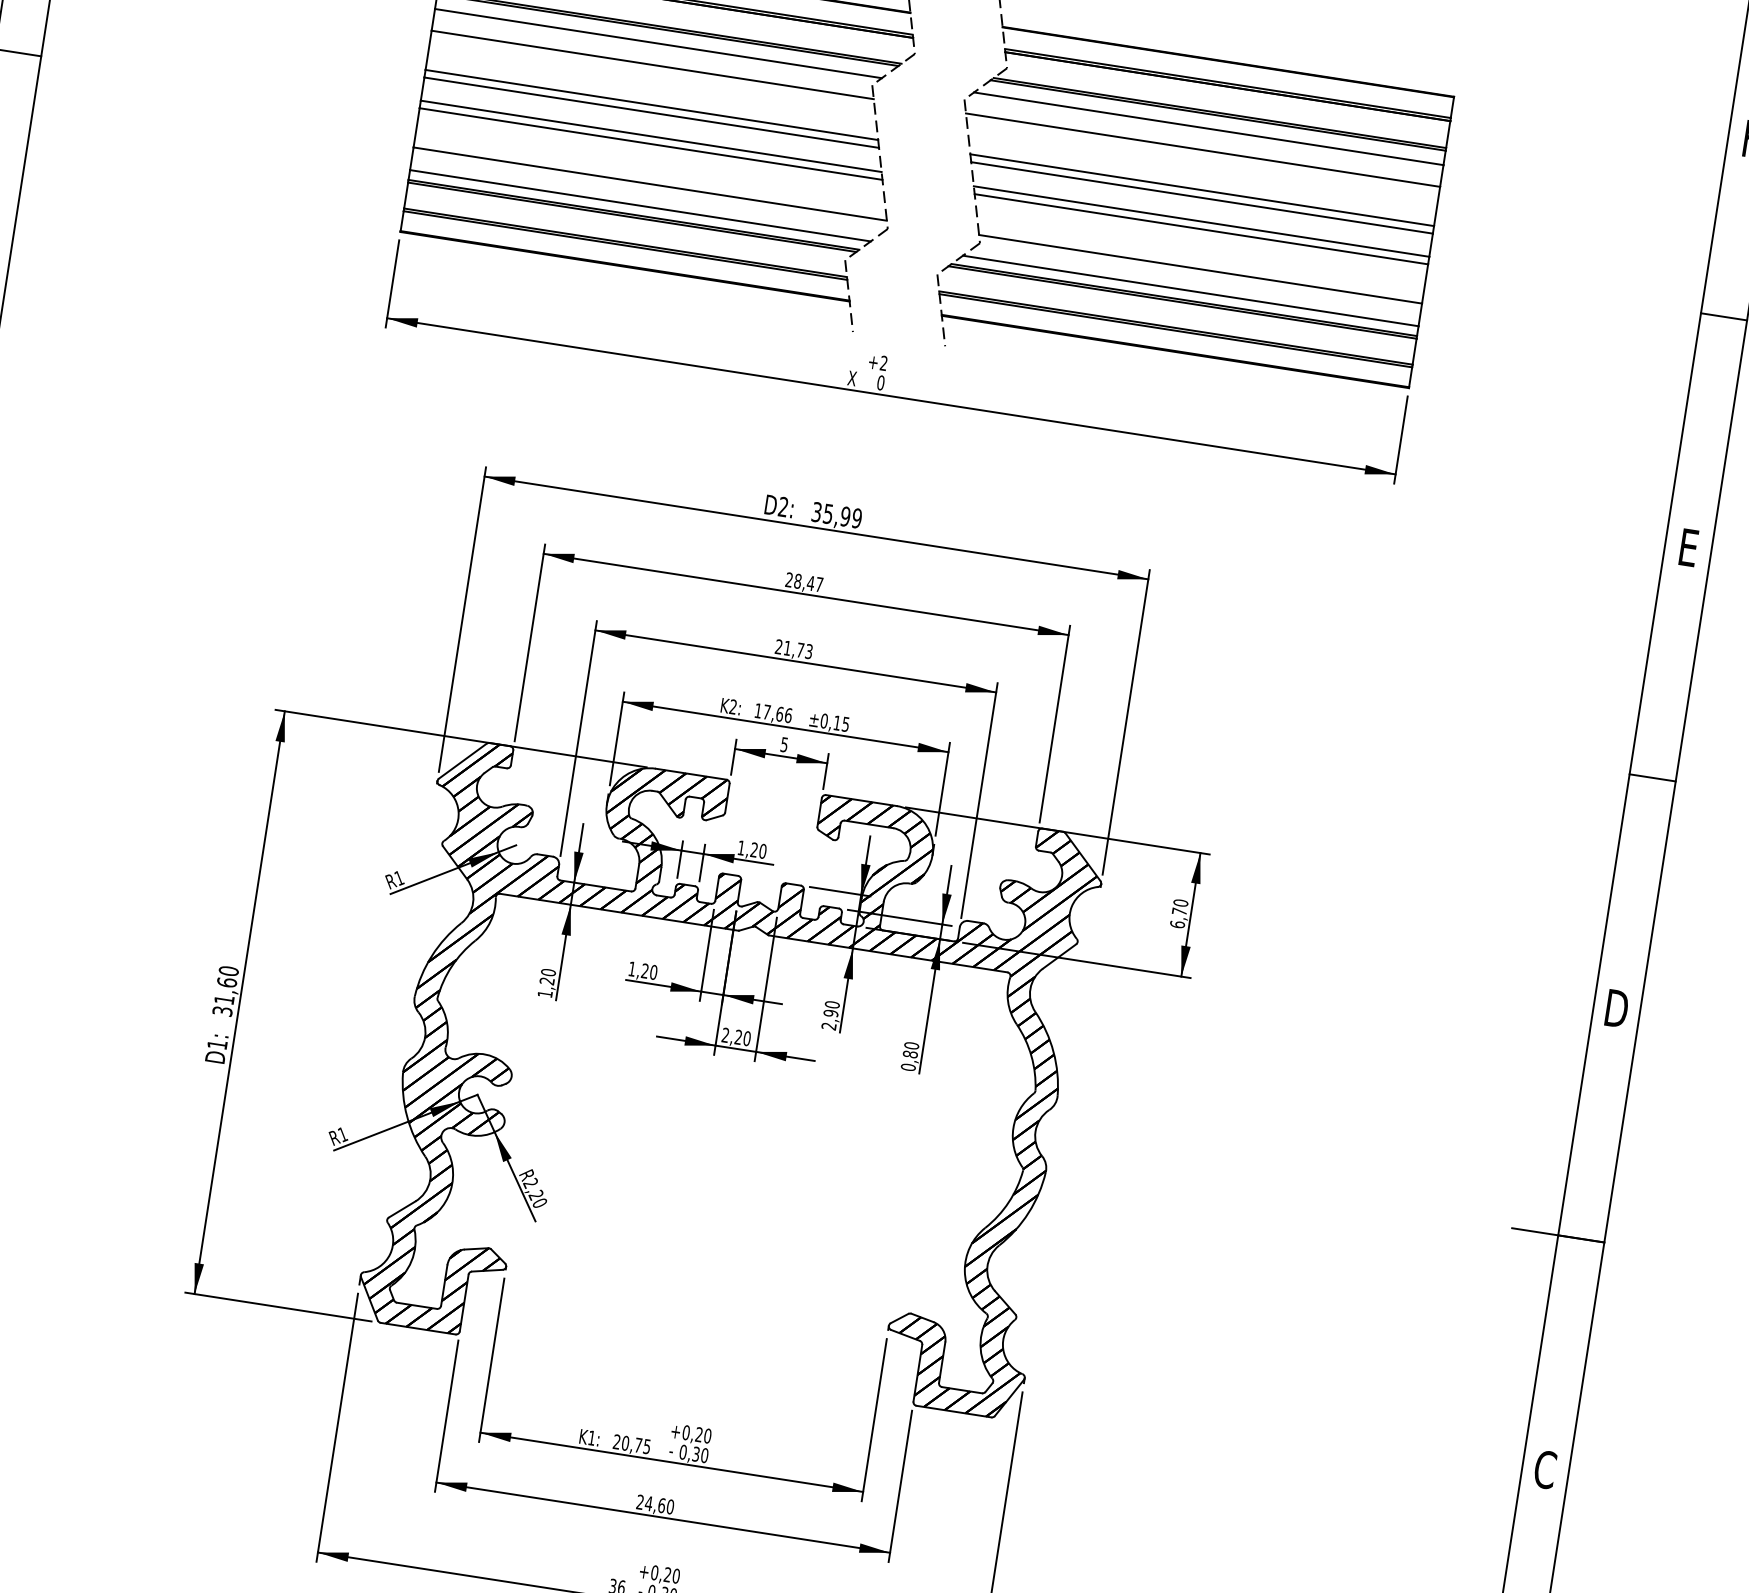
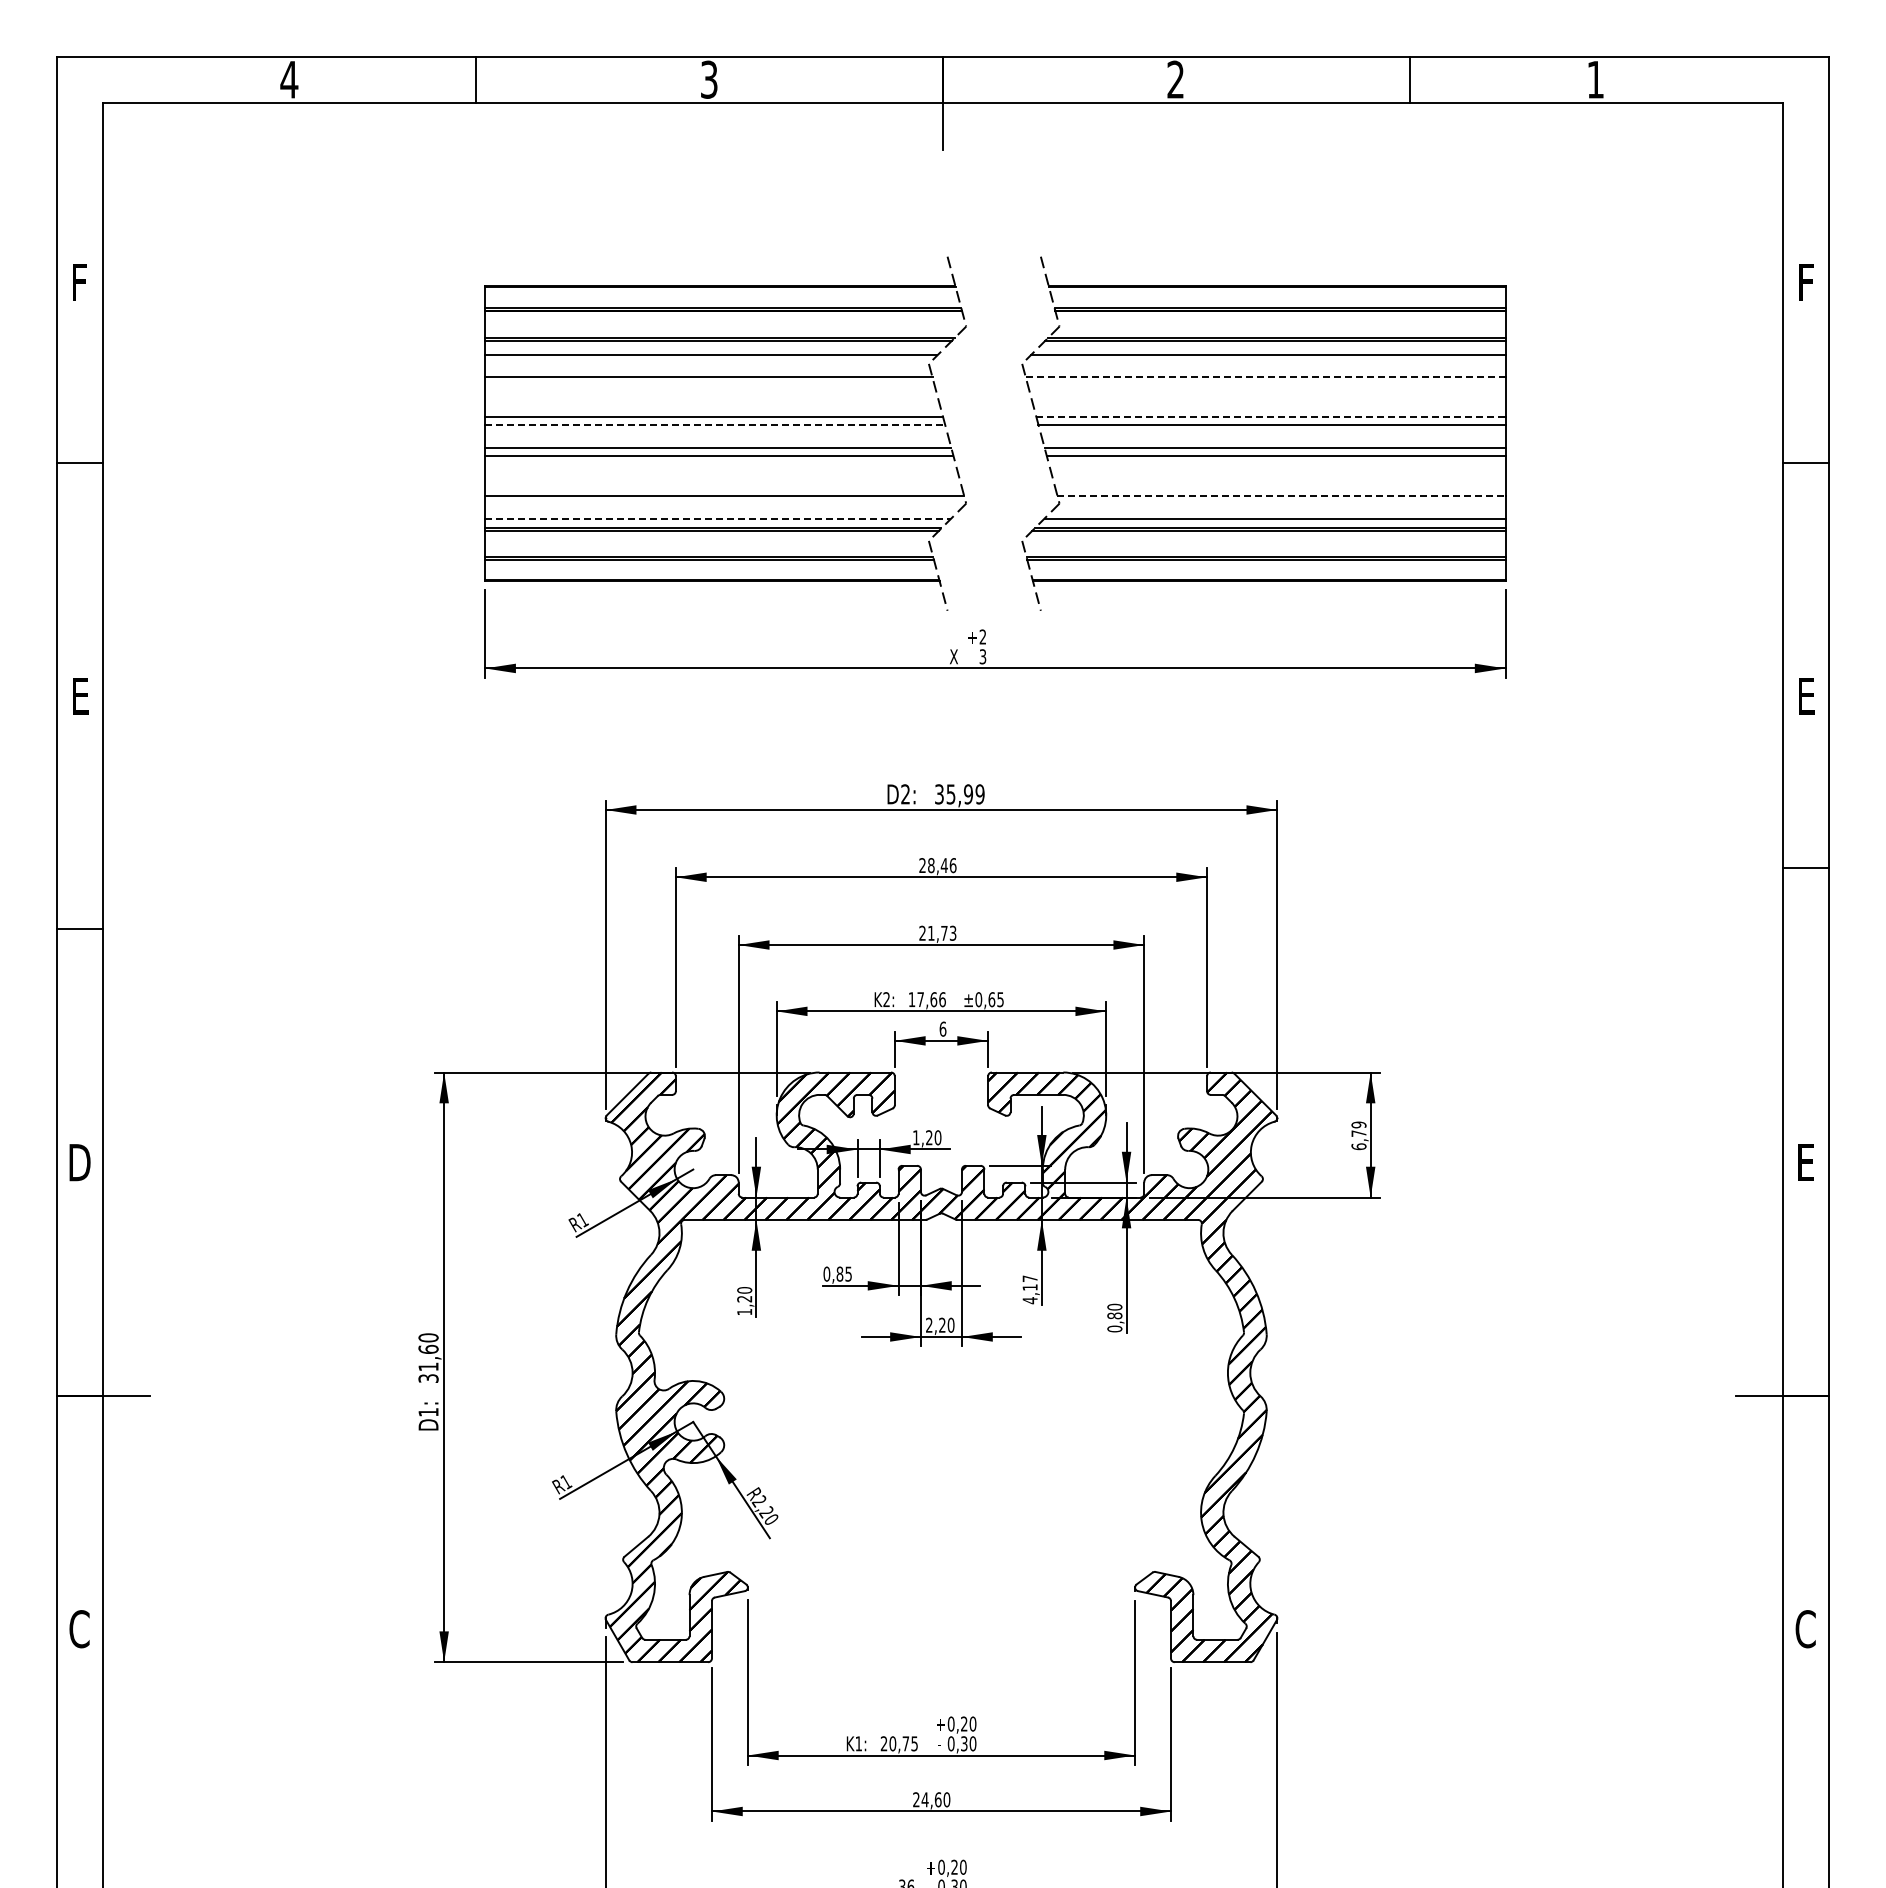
line: (652, 112) -> (715, 424), solid -> dashed
line: (1202, 150) -> (1265, 377), solid -> dashed
line: (1202, 190) -> (1271, 417), solid -> dashed
line: (640, 205) -> (718, 518), solid -> dashed
line: (1201, 269) -> (1282, 495), solid -> dashed
text: (880, 382) -> (982, 656), 0 -> 3
text: (818, 584) -> (952, 865), 28,47 -> 28,46
text: (836, 722) -> (991, 999), ±0,15 -> ±0,65
text: (784, 744) -> (942, 1028), 5 -> 6
line: (1652, 778) -> (1805, 868), moved
text: (1180, 902) -> (1358, 1124), 6,70 -> 6,79
text: (642, 970) -> (837, 1273), 1,20 -> 0,85
text: (1616, 1008) -> (1805, 1162), D -> E
text: (830, 1015) -> (1029, 1289), 2,90 -> 4,17

